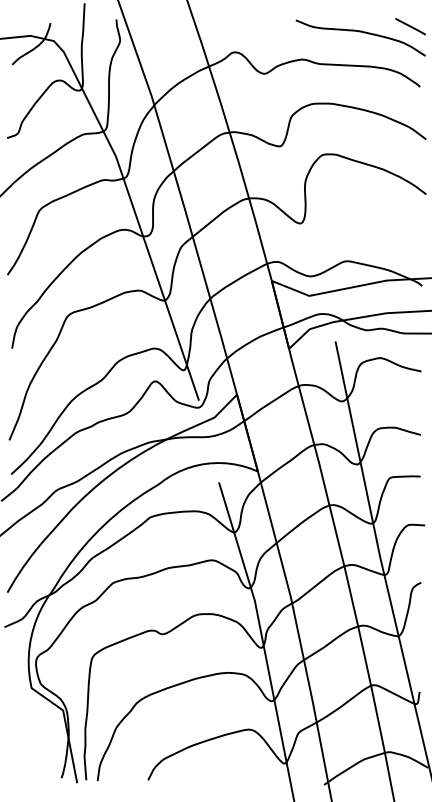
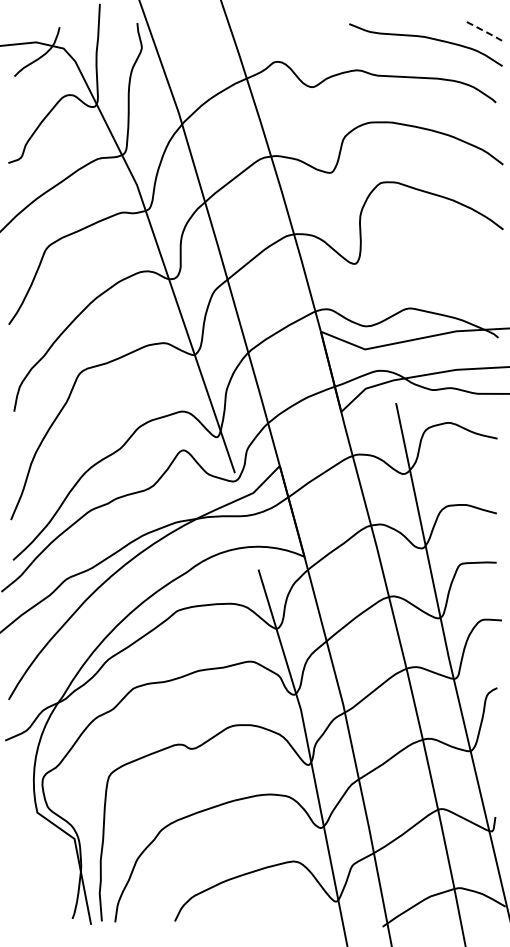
line: (411, 26) -> (485, 31), solid -> dashed

